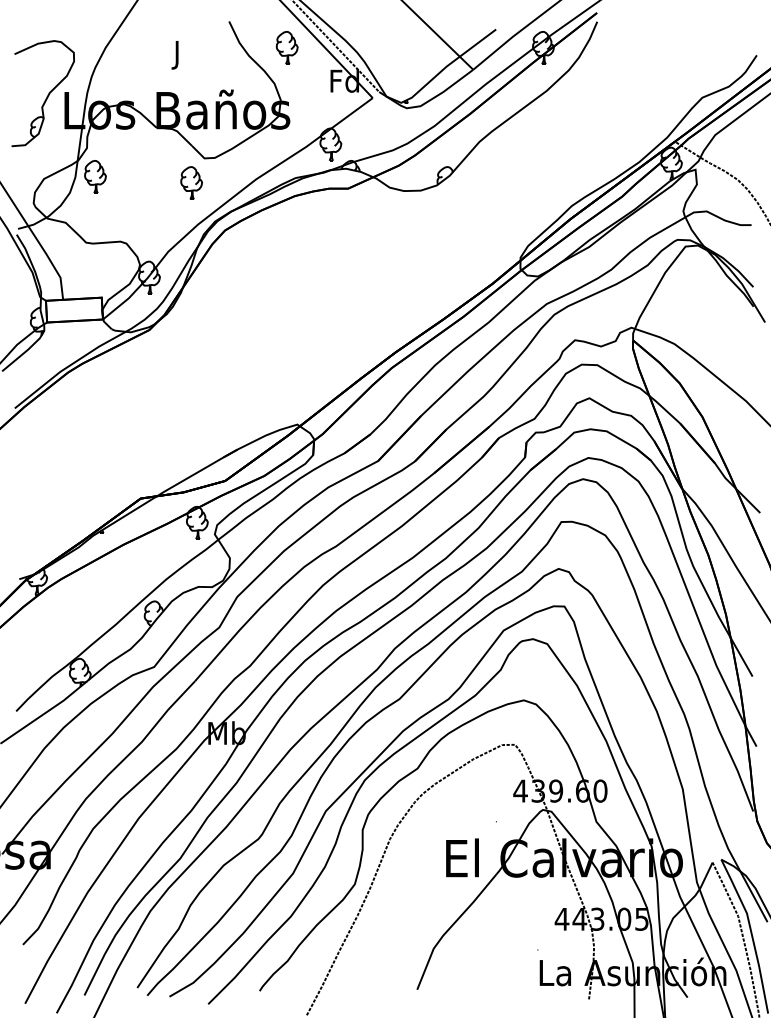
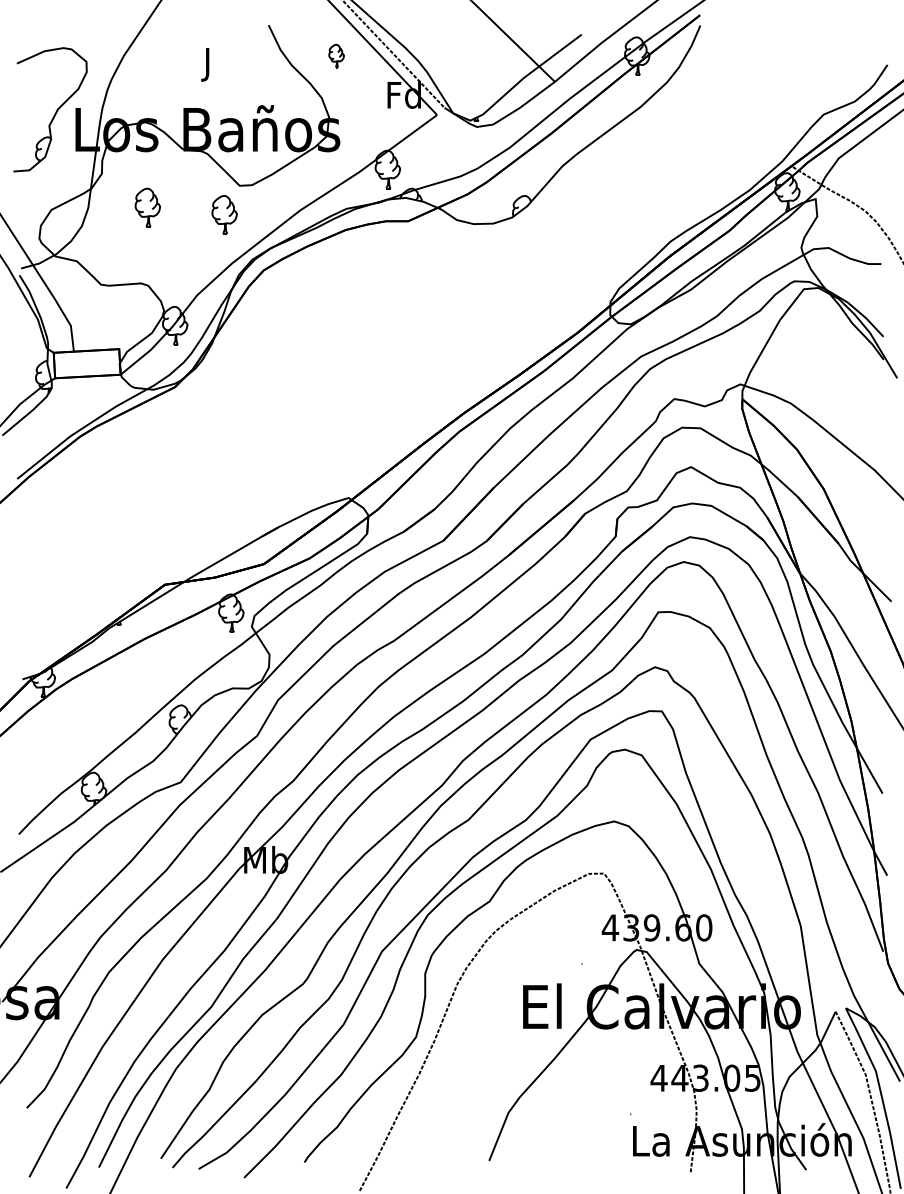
part: (287, 47) -> (336, 55), size x0.6
part: (95, 176) -> (147, 207), moved

